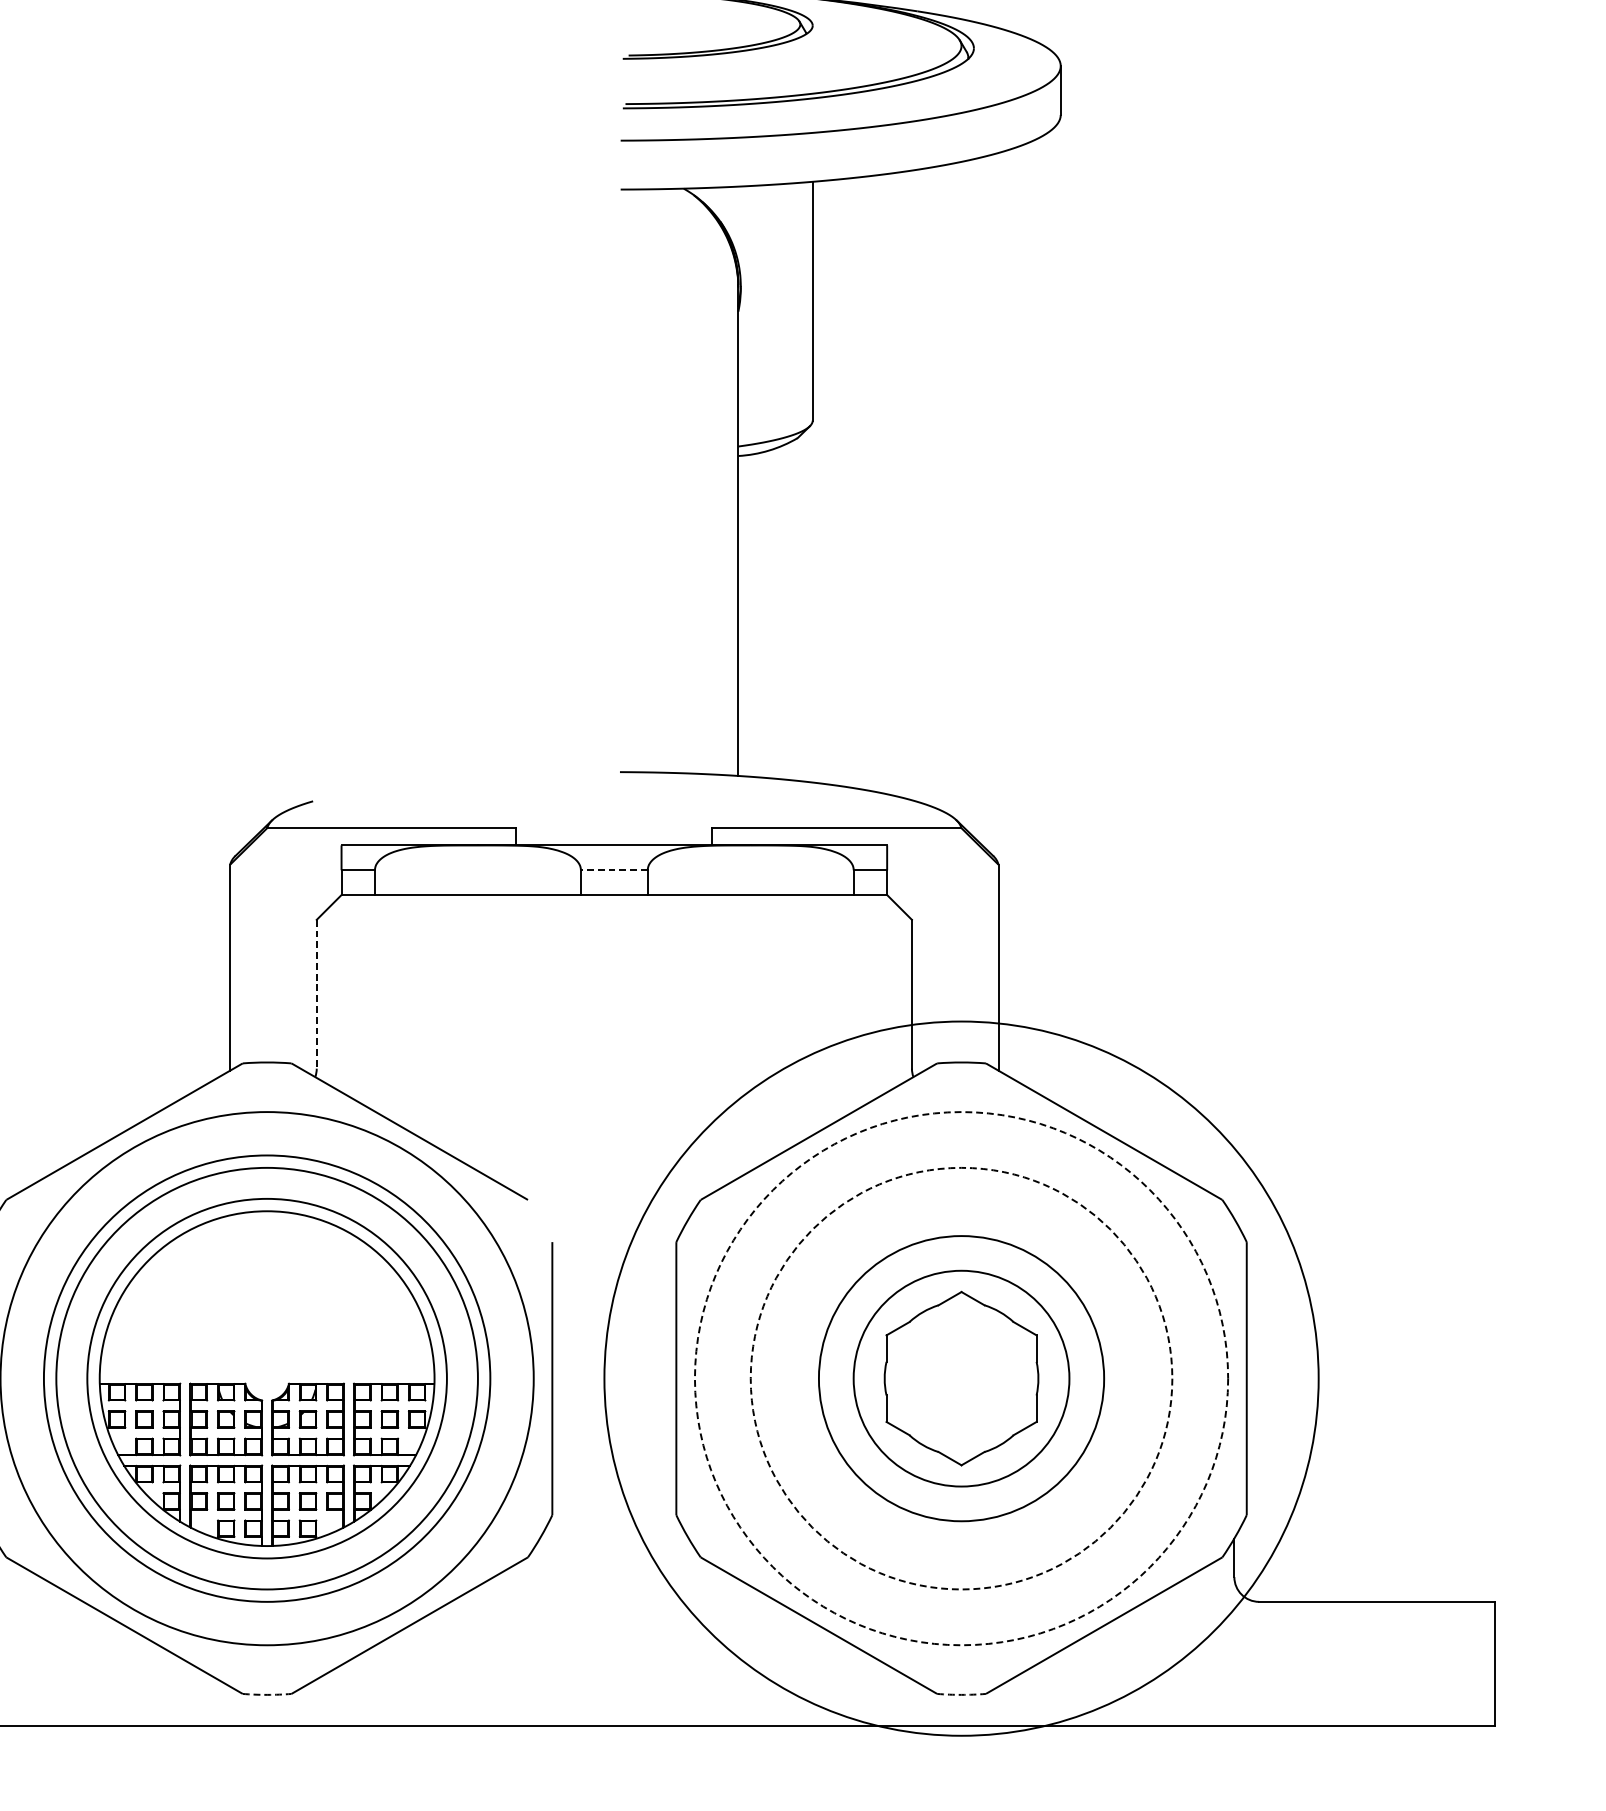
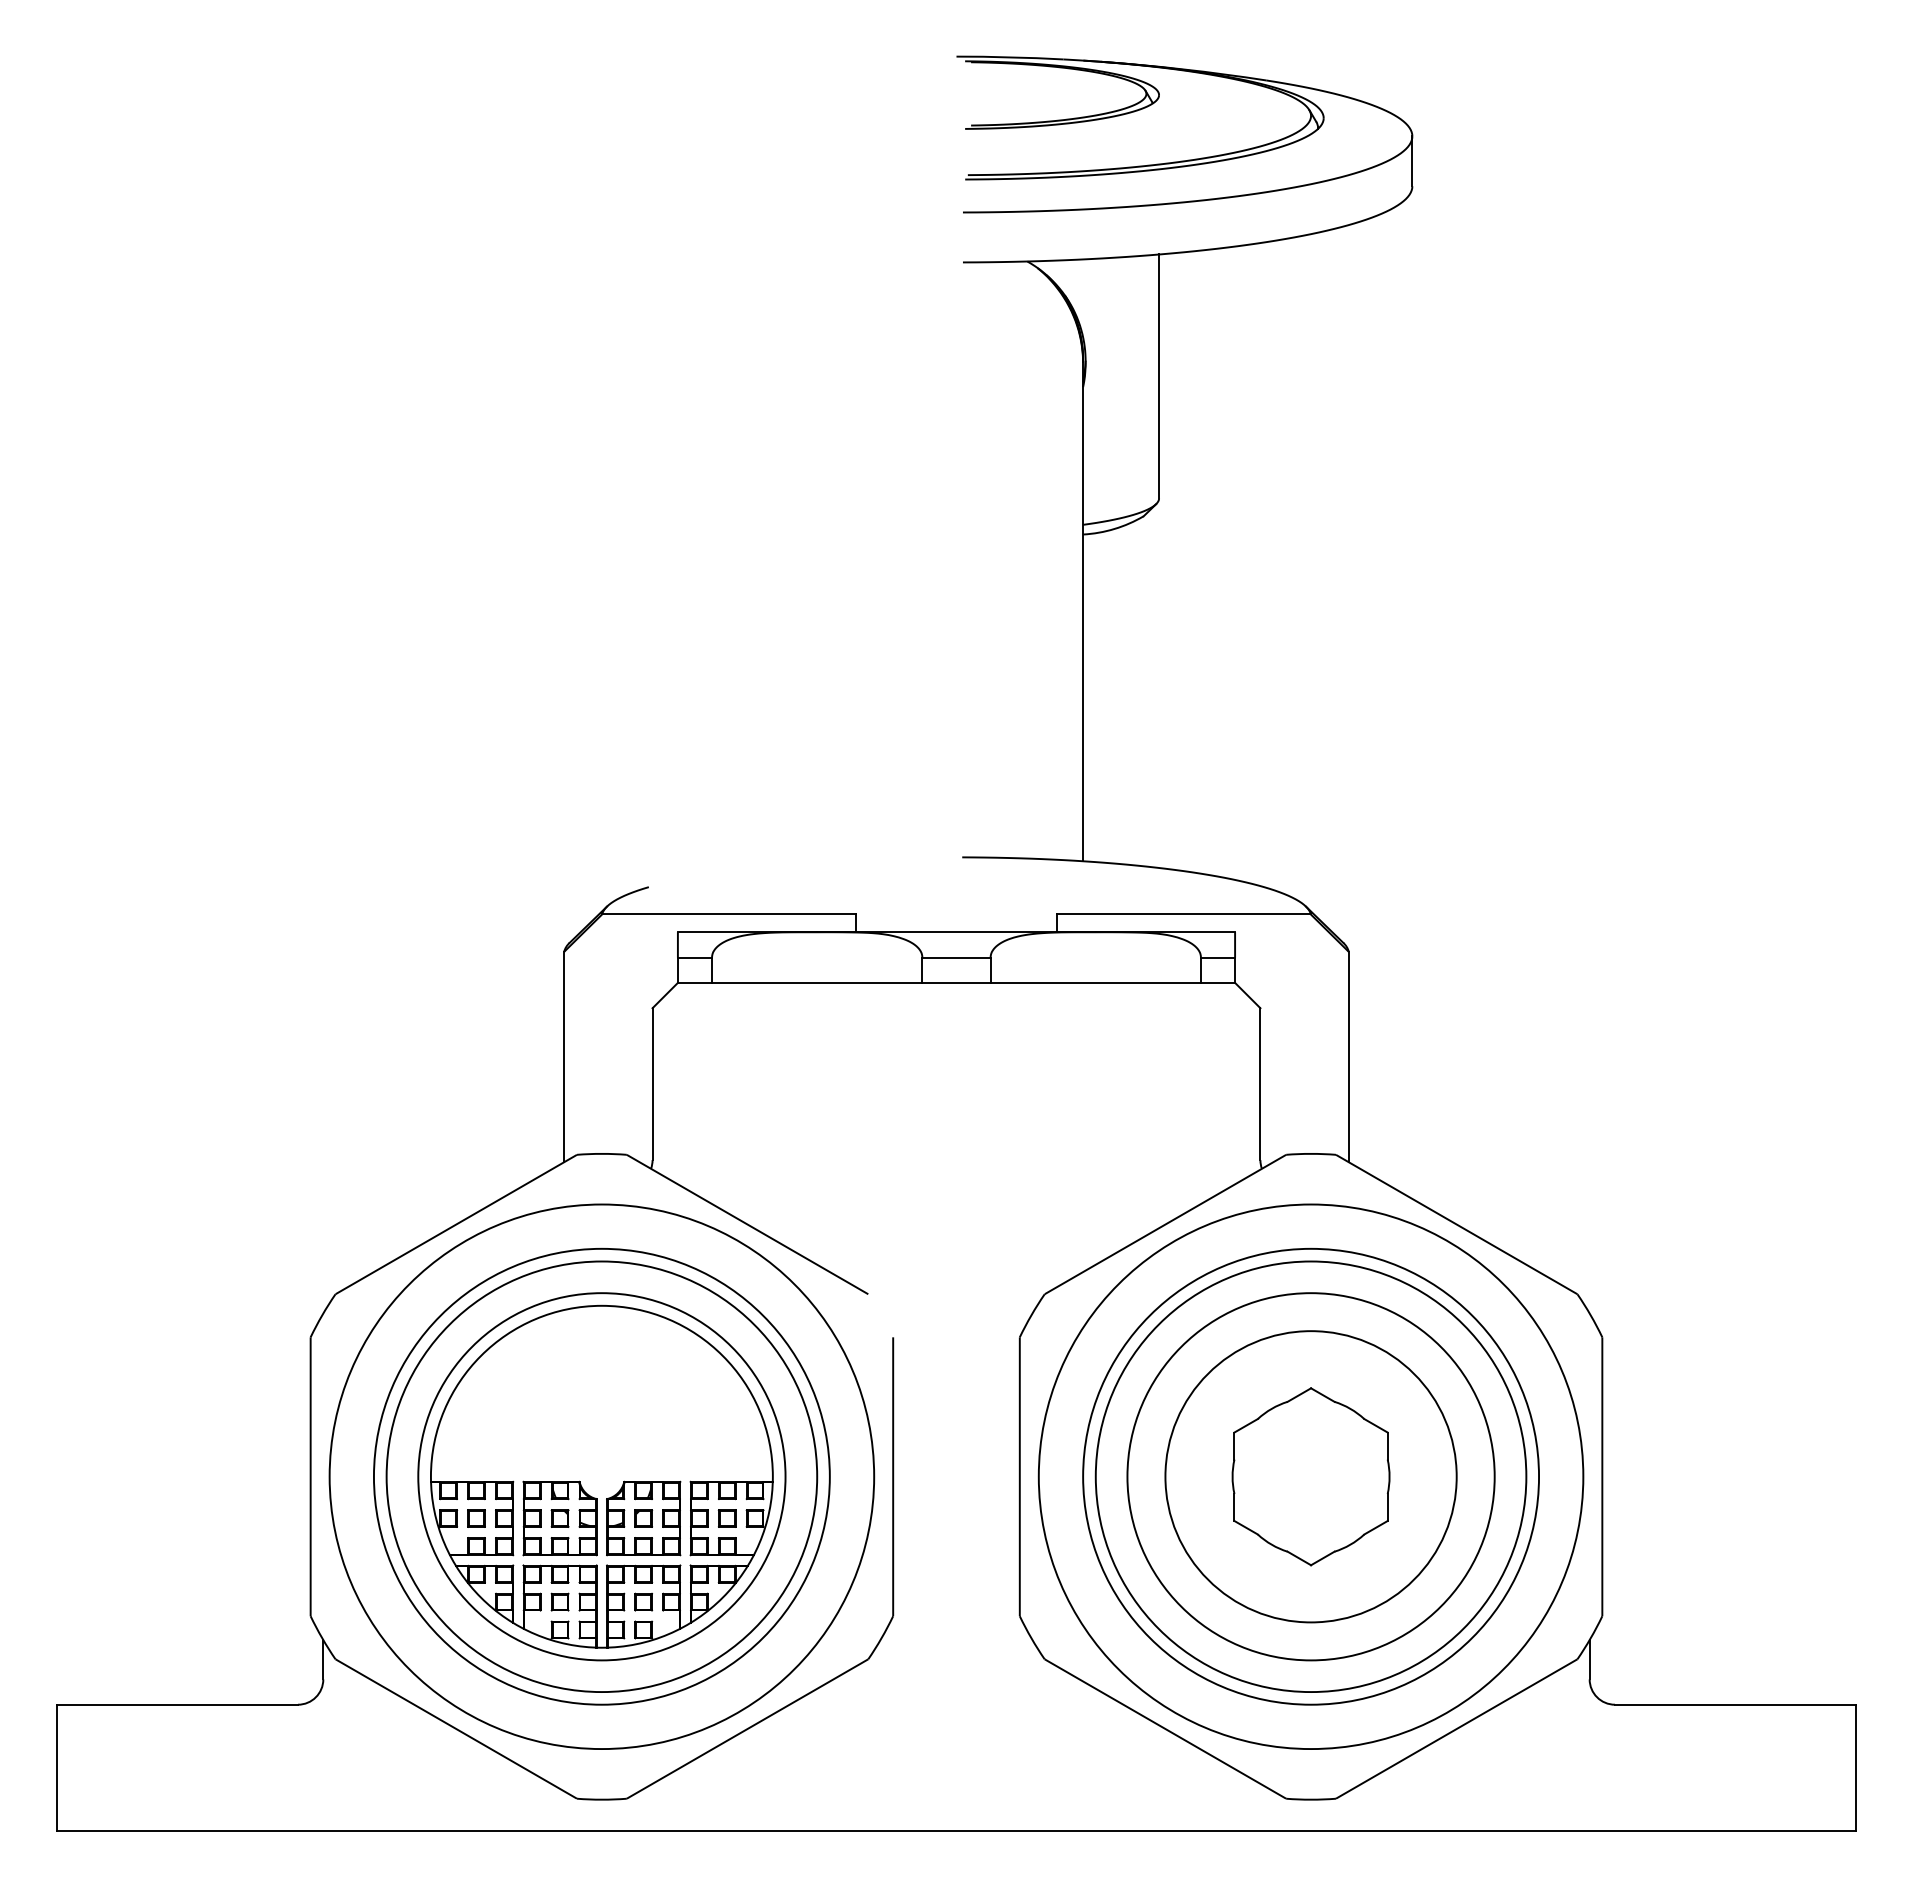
line: (614, 870) -> (956, 957), dashed -> solid
line: (316, 994) -> (652, 1084), dashed -> solid
circle: (960, 1378) -> (1310, 1476), dashed -> solid
circle: (960, 1378) -> (1310, 1476), dashed -> solid
circle: (960, 1378) -> (1310, 1476), size x1.67
circle: (961, 1378) -> (1311, 1476), size x0.62
arc: (266, 1694) -> (601, 1799), dashed -> solid
arc: (961, 1694) -> (1311, 1799), dashed -> solid

